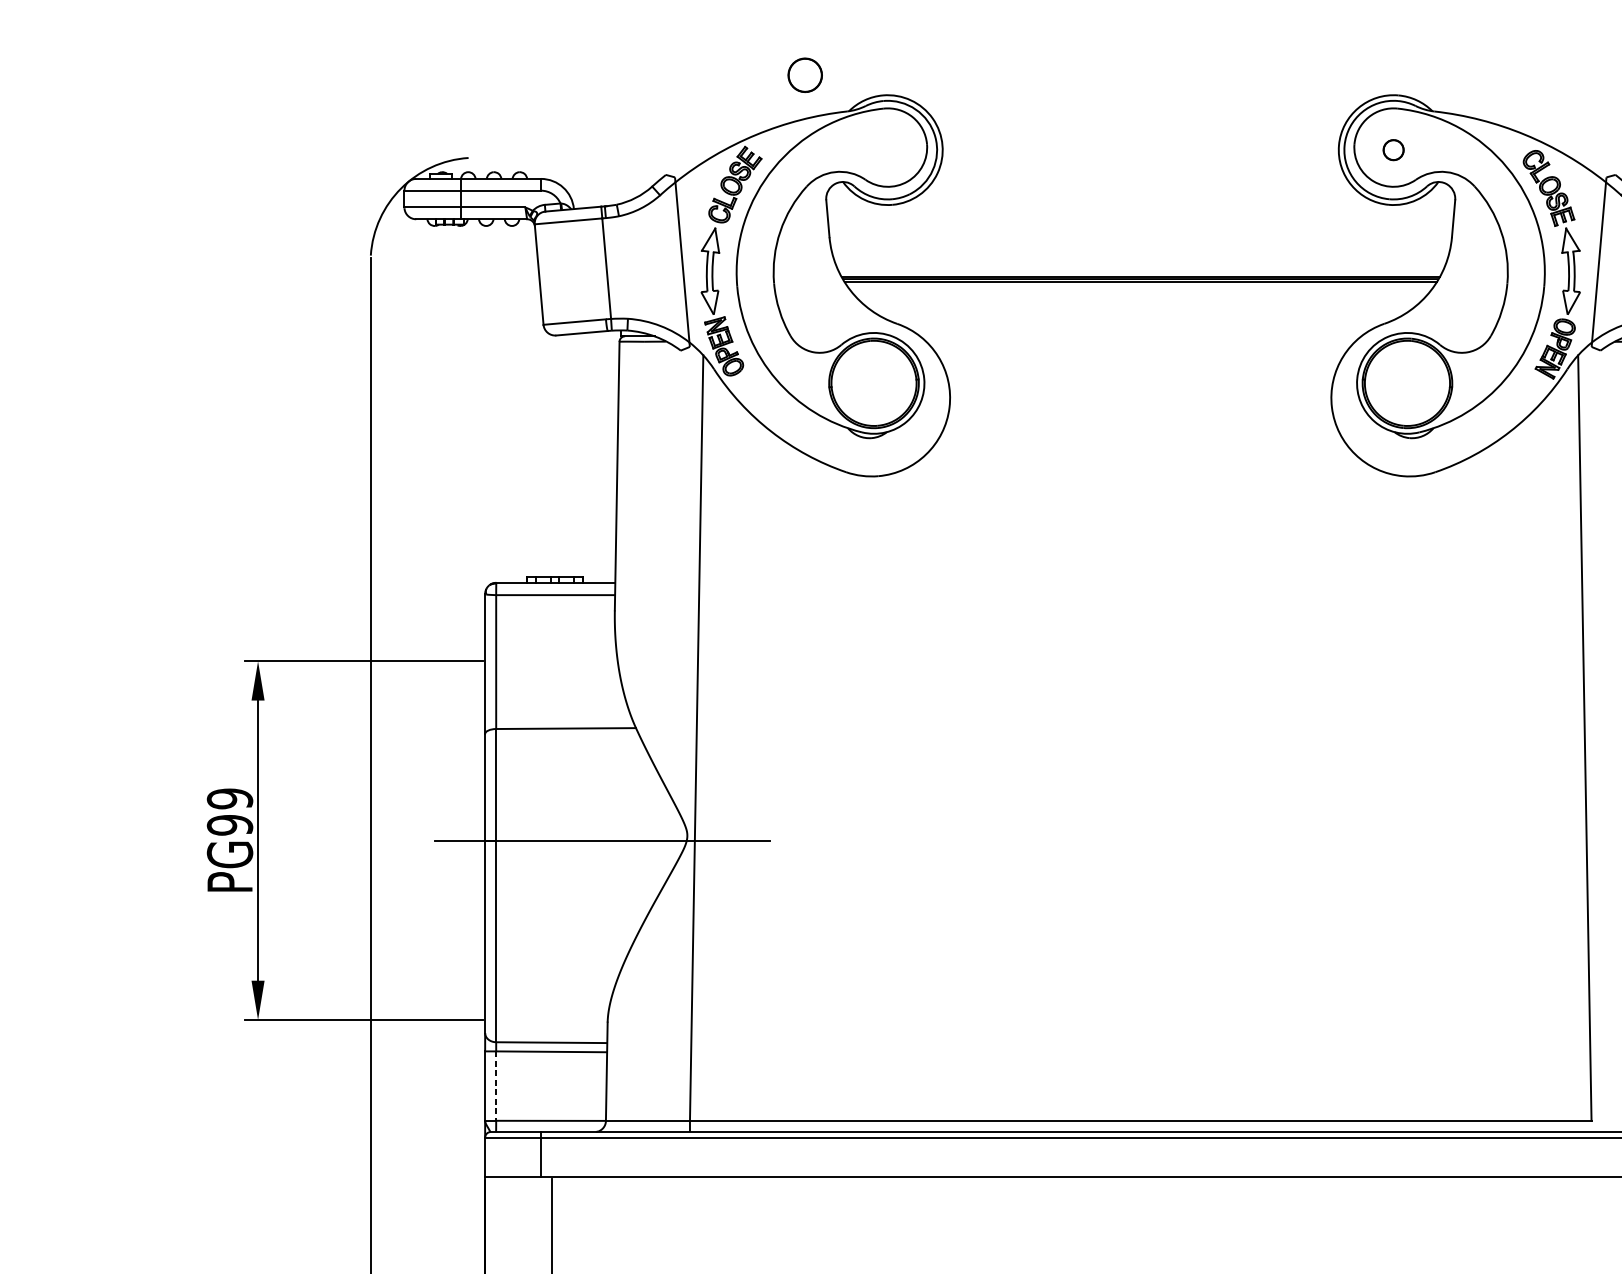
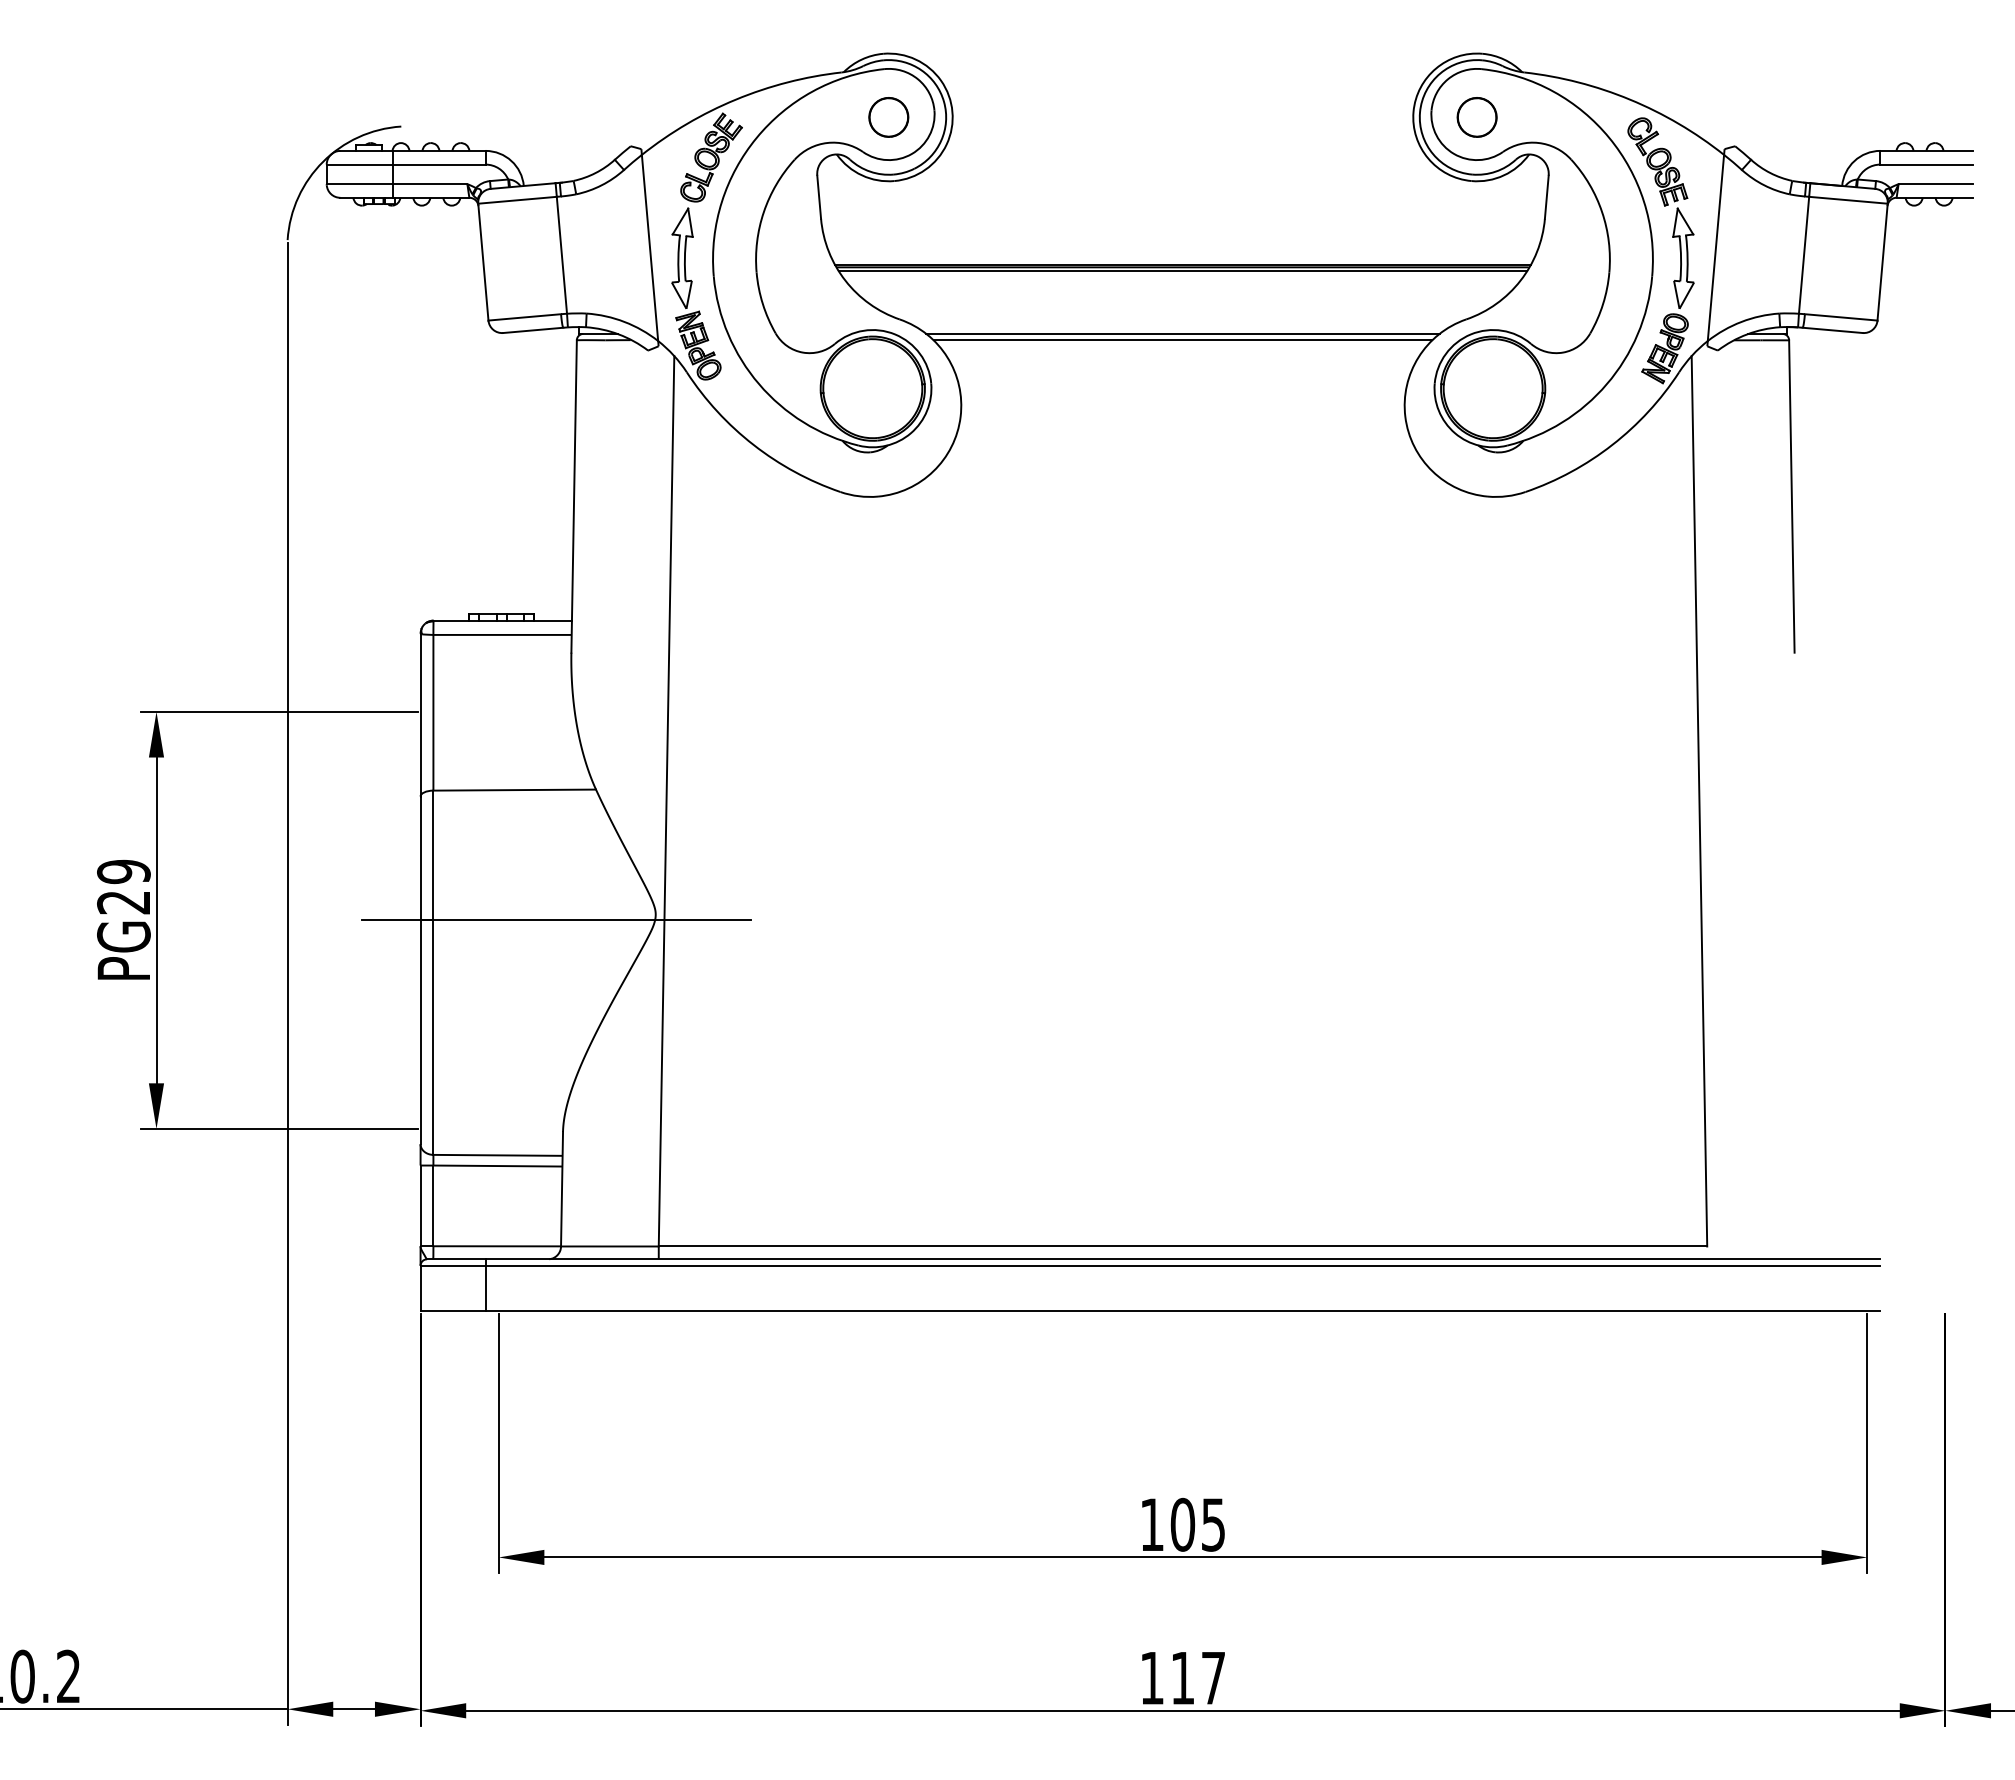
part: (804, 75) -> (888, 117), moved
part: (1393, 150) -> (1476, 117), size x1.67
line: (1140, 335) -> (1182, 333), added
line: (1140, 341) -> (1182, 340), added
text: (229, 825) -> (123, 902), PG99 -> PG29
line: (496, 1086) -> (433, 1206), dashed -> solid

